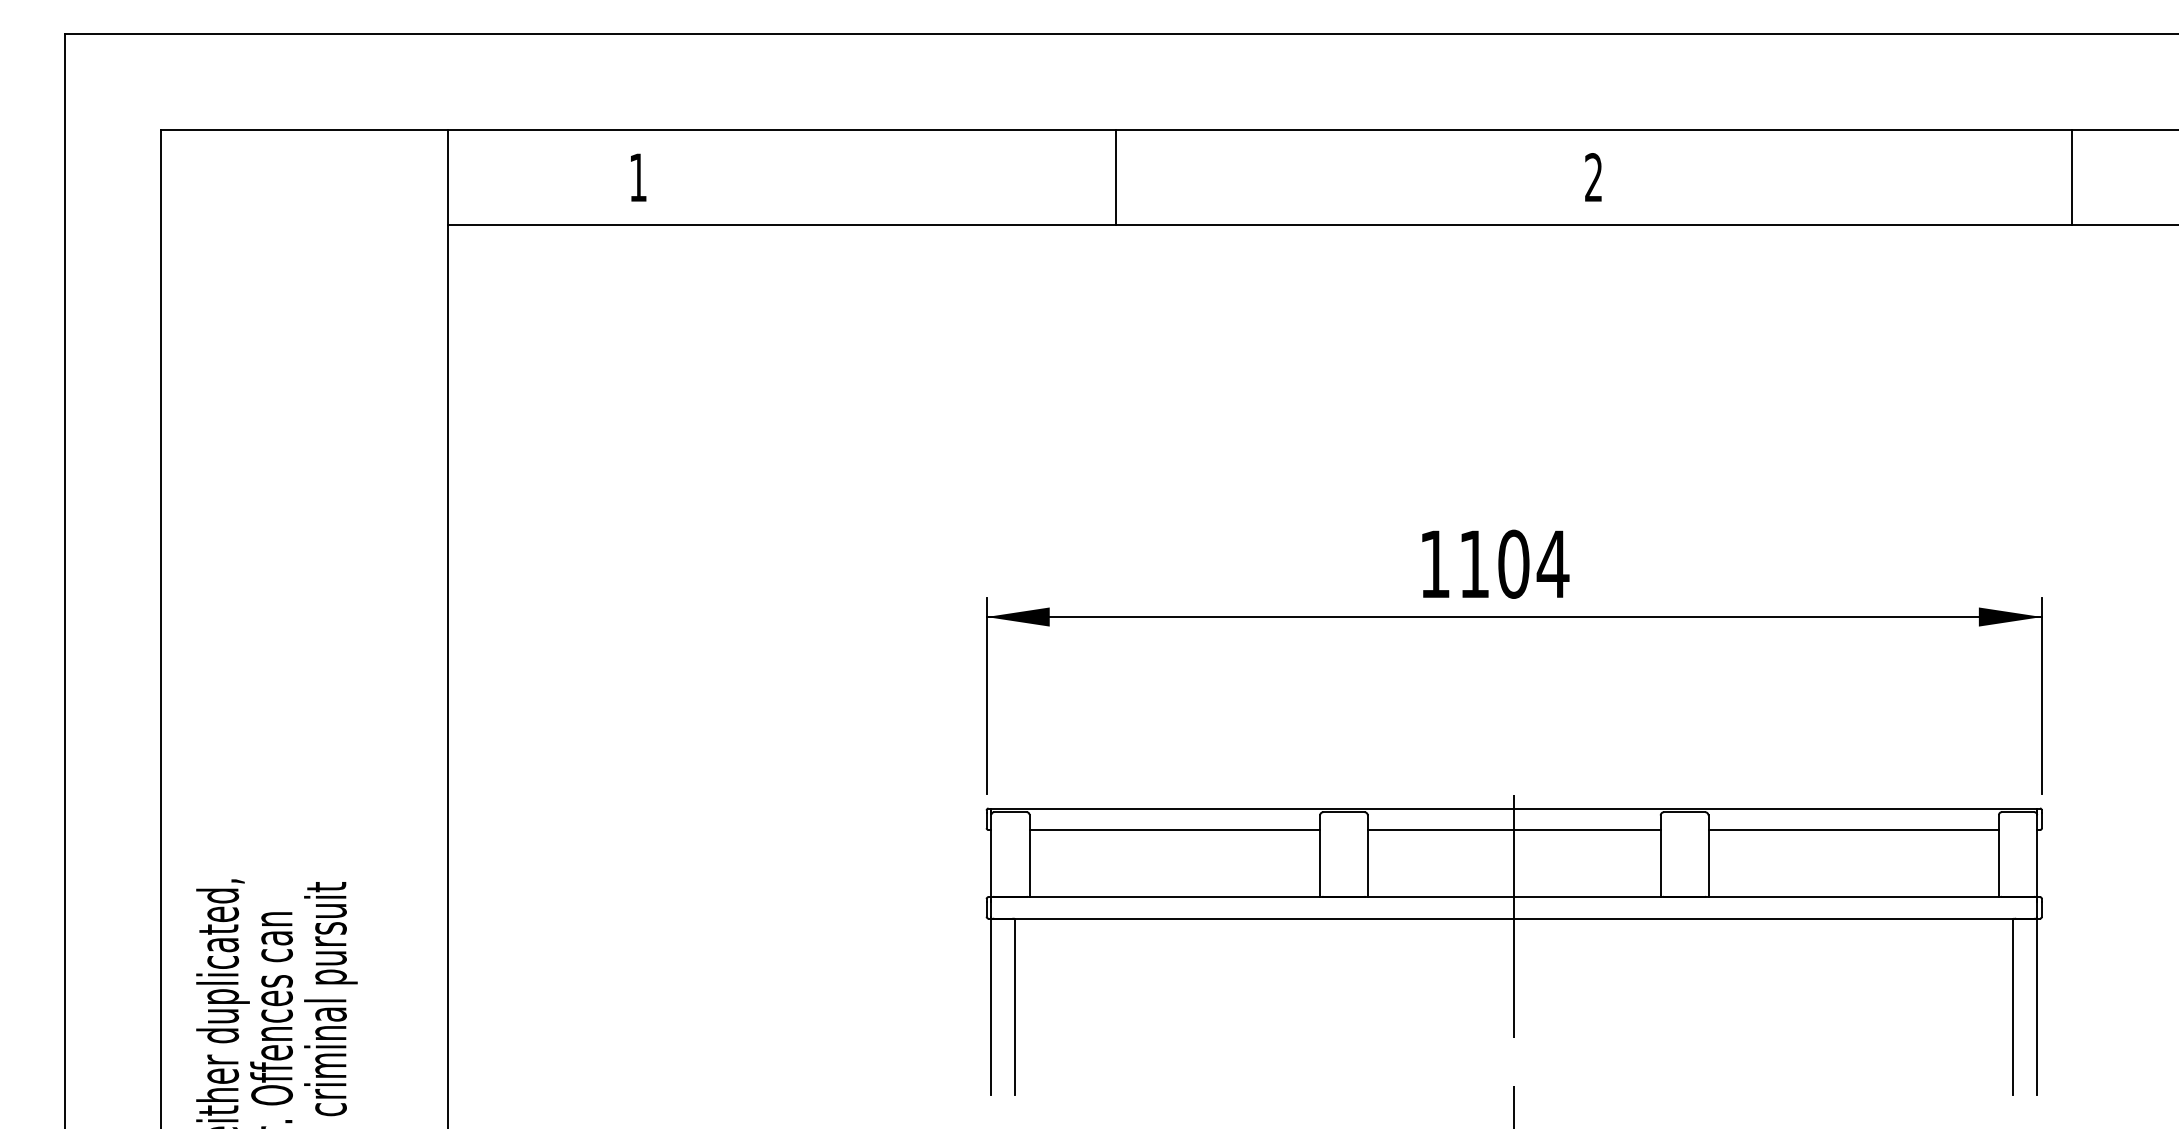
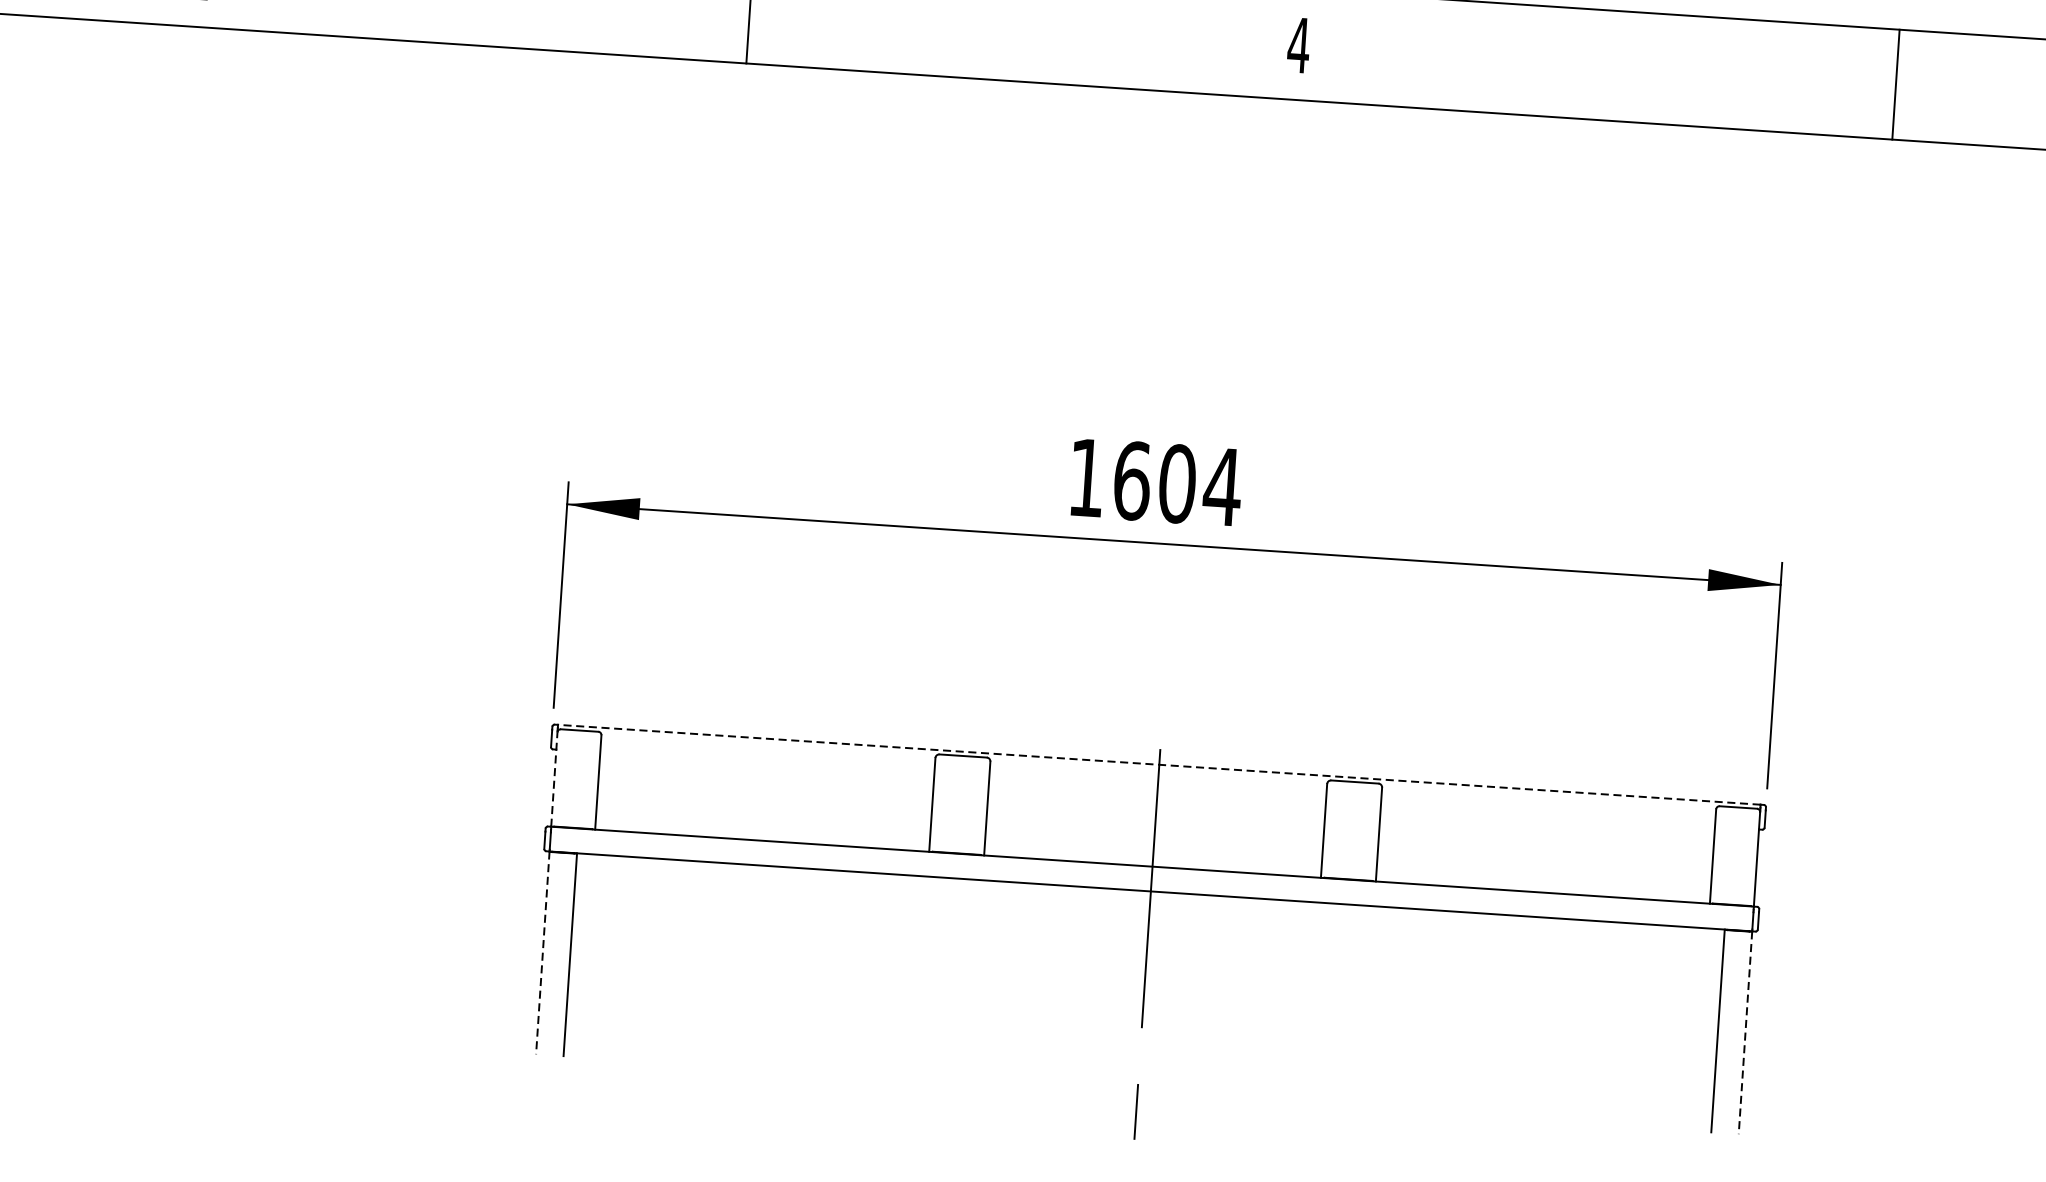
text: (1593, 177) -> (1298, 45), 2 -> 4
line: (2071, 177) -> (1895, 84), moved
text: (1474, 563) -> (1132, 479), 1104 -> 1604
line: (1514, 808) -> (1159, 764), solid -> dashed
line: (1174, 830) -> (766, 764), removed
line: (1513, 830) -> (1156, 790), removed
line: (1853, 830) -> (1547, 815), removed
line: (991, 855) -> (554, 778), solid -> dashed
line: (991, 1007) -> (542, 953), solid -> dashed
line: (2037, 1007) -> (1745, 1033), solid -> dashed

